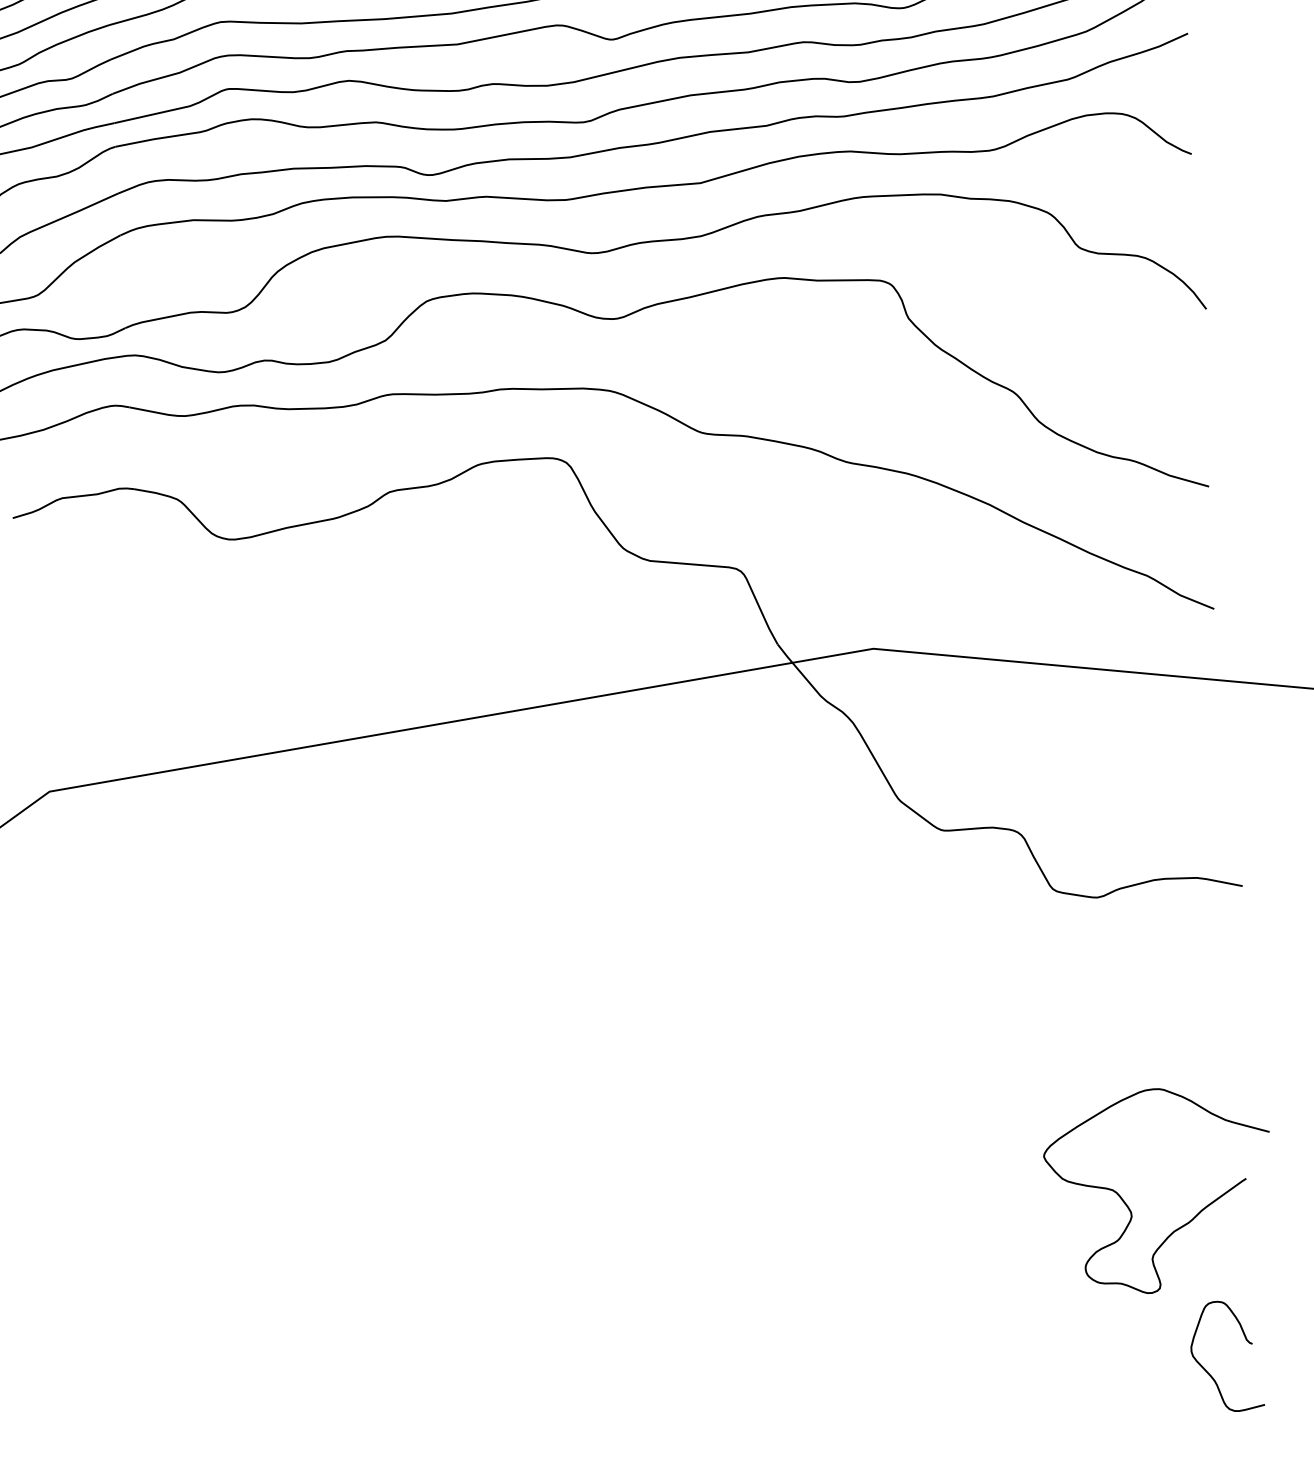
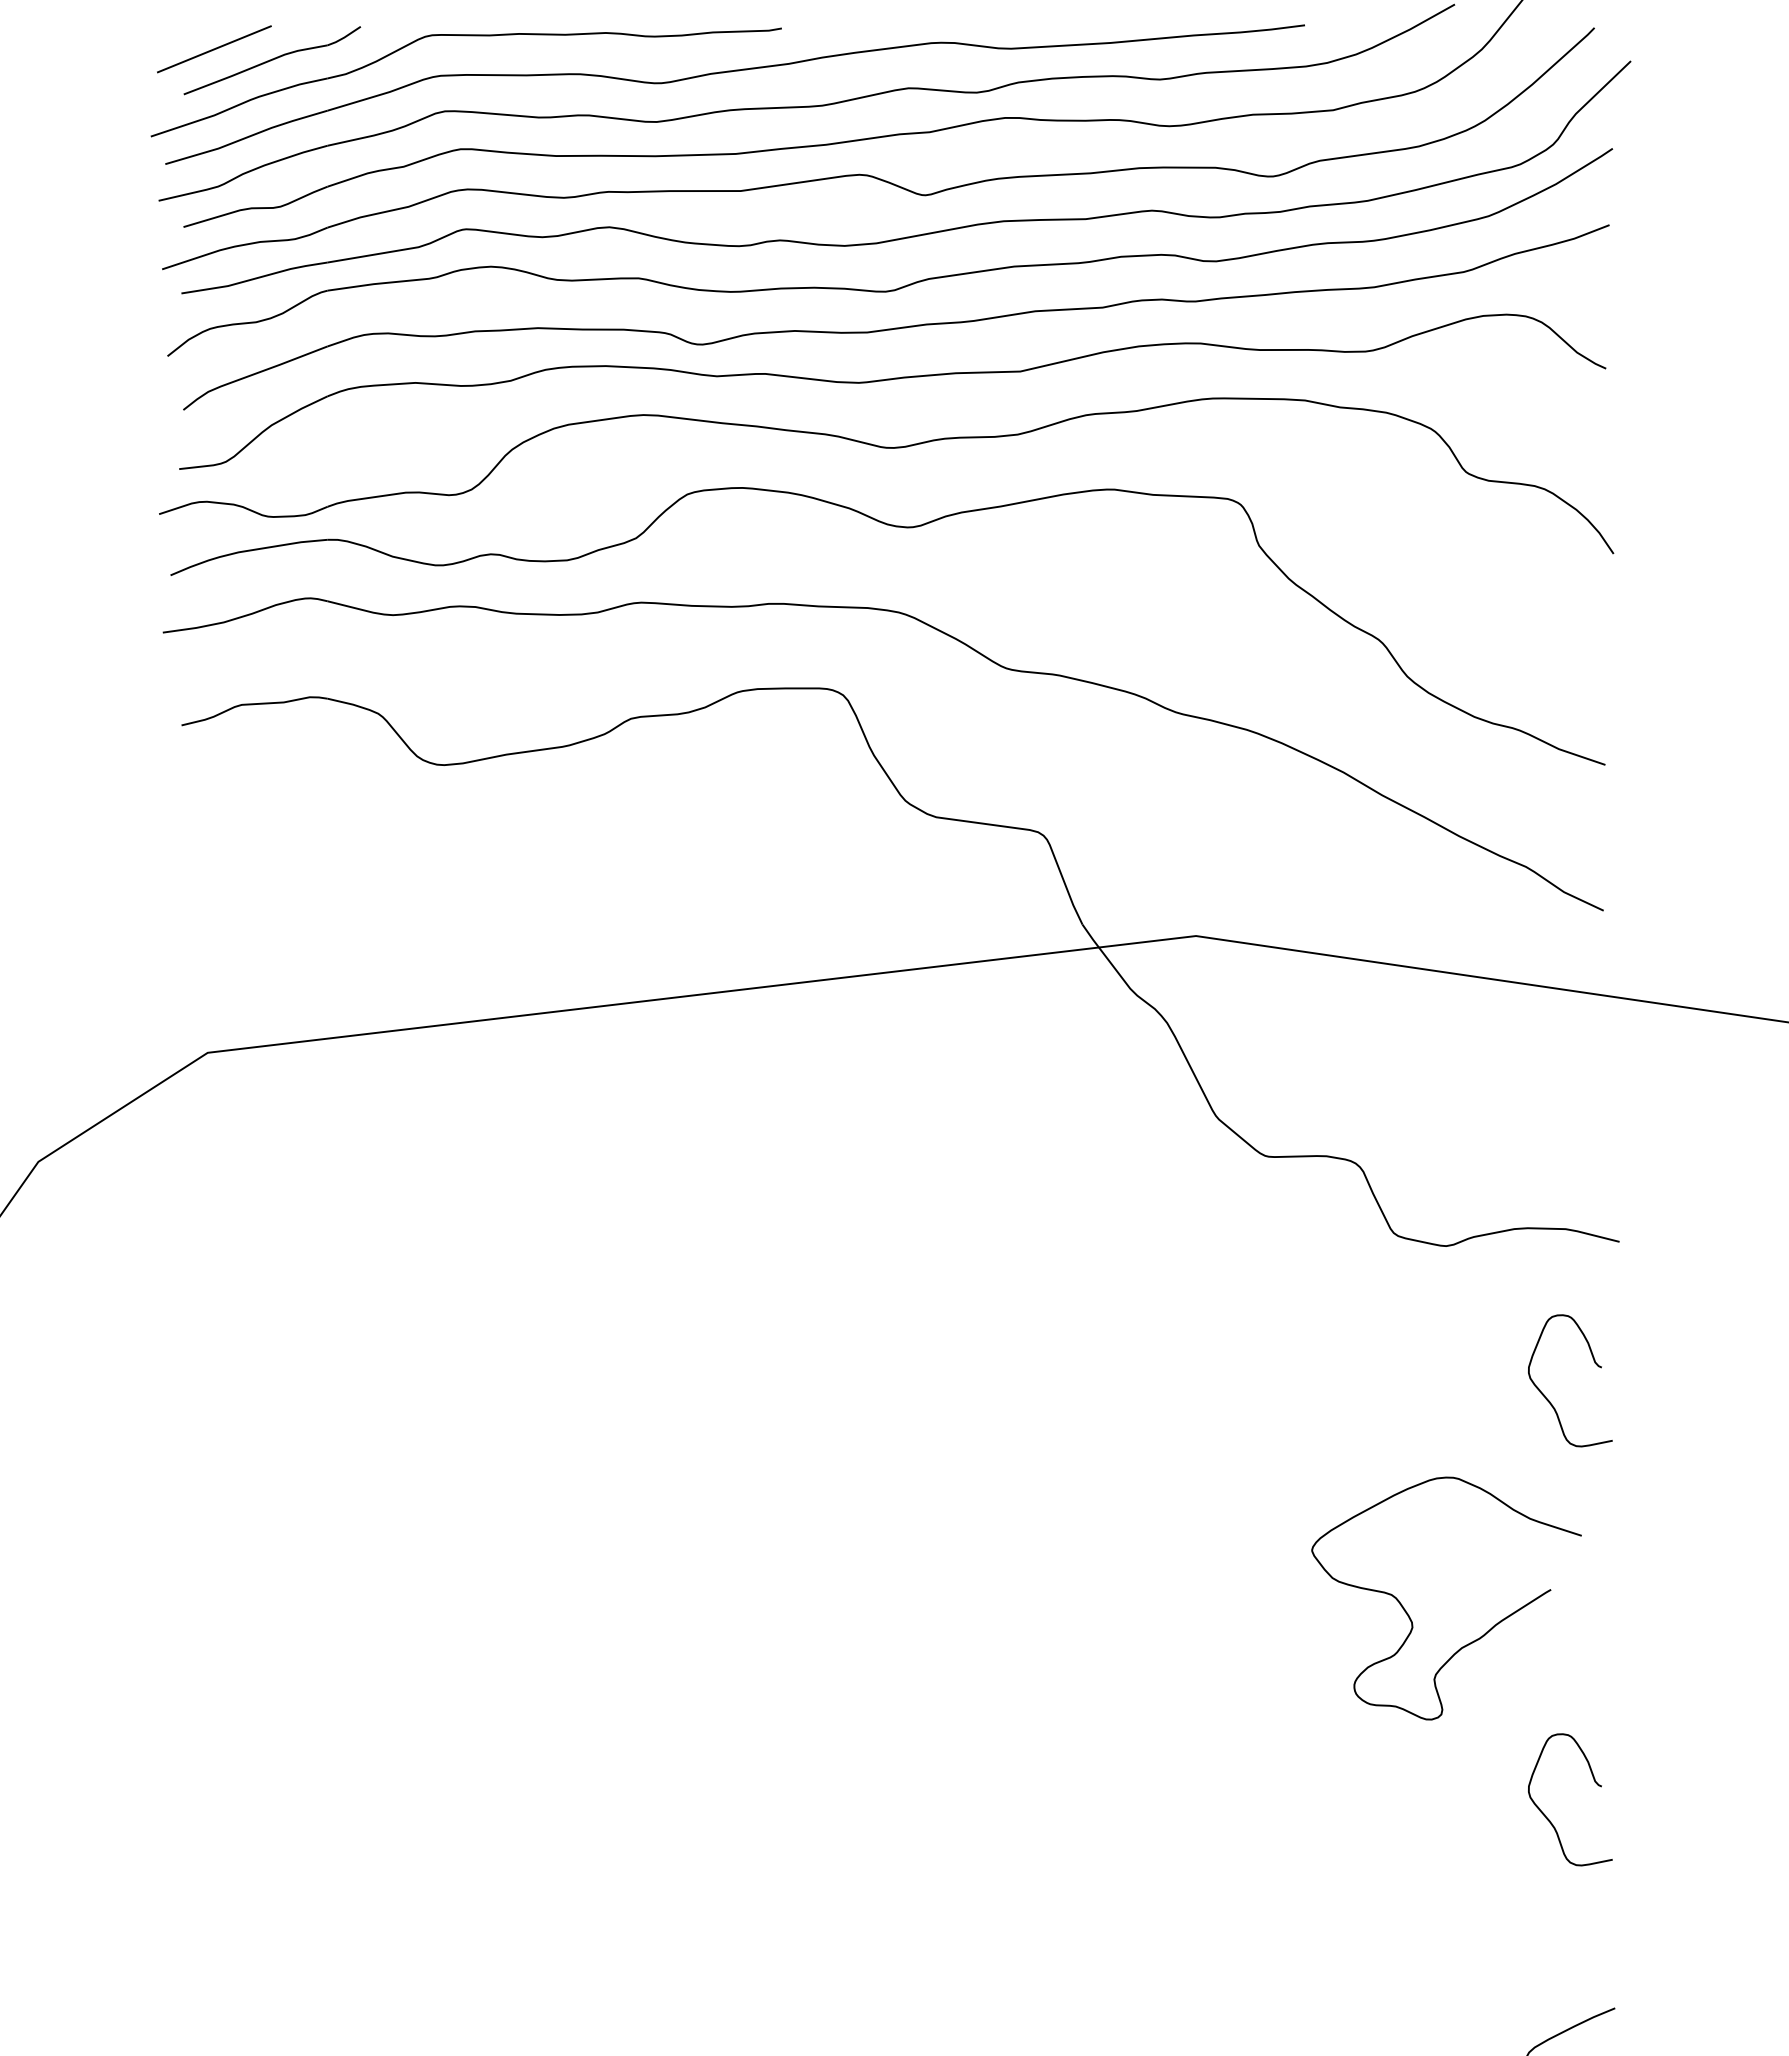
curve: (1191, 1022) -> (1549, 1400), added
curve: (1129, 1208) -> (1410, 1617), moved

